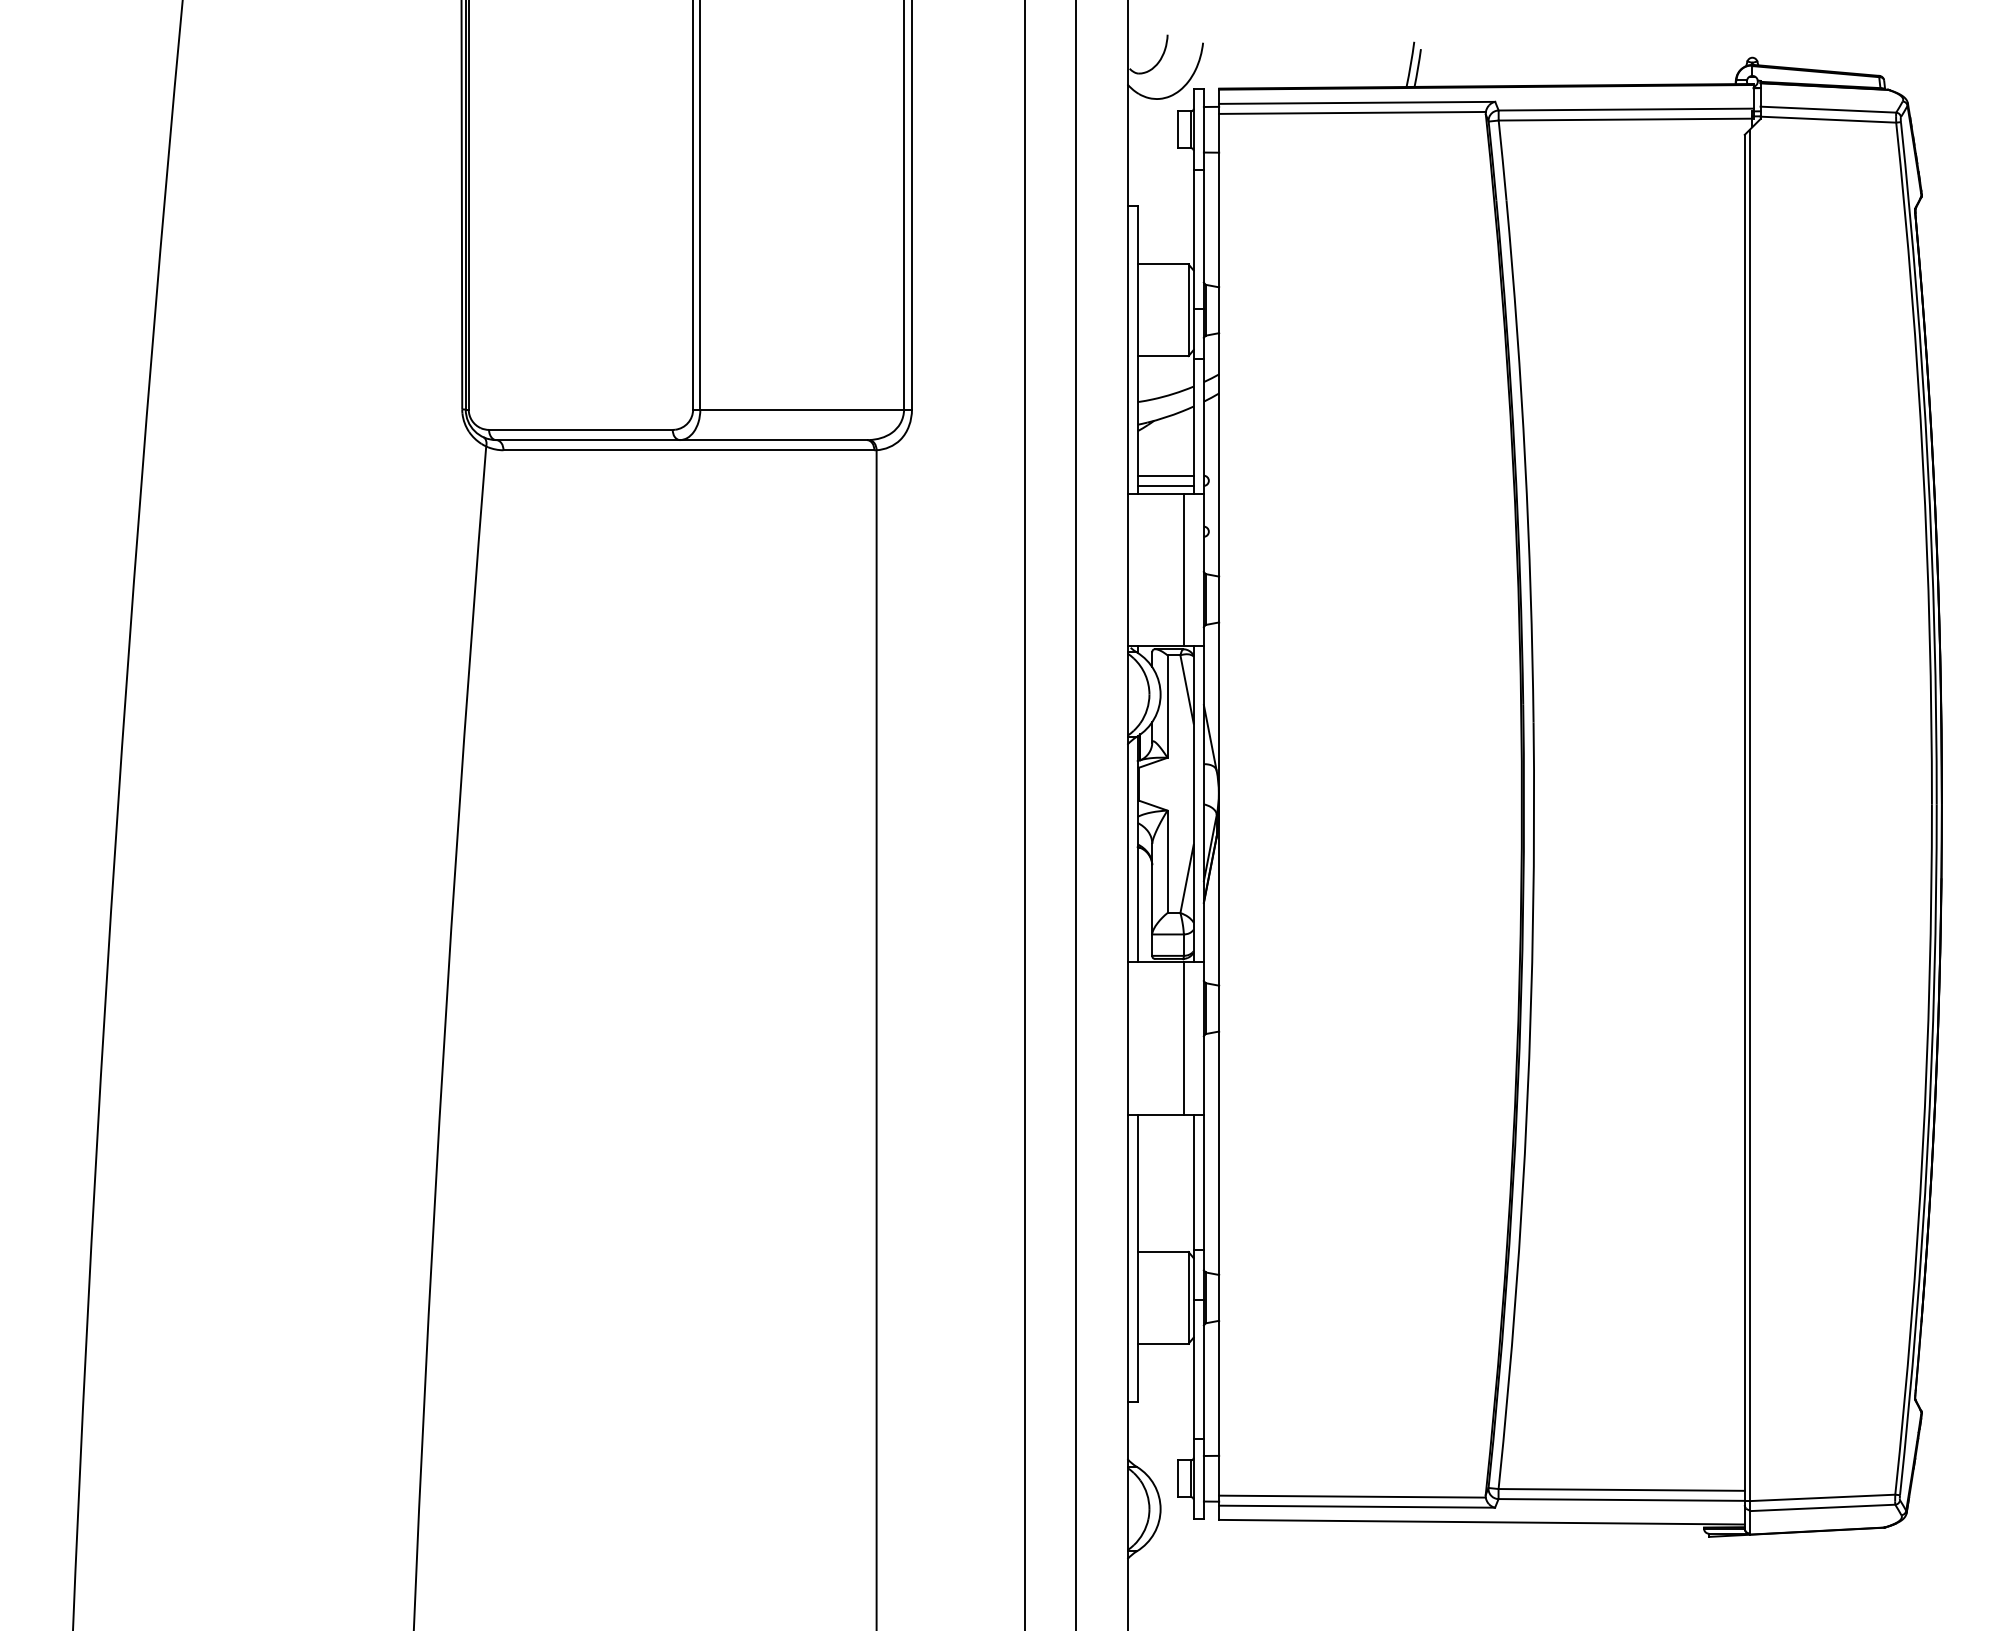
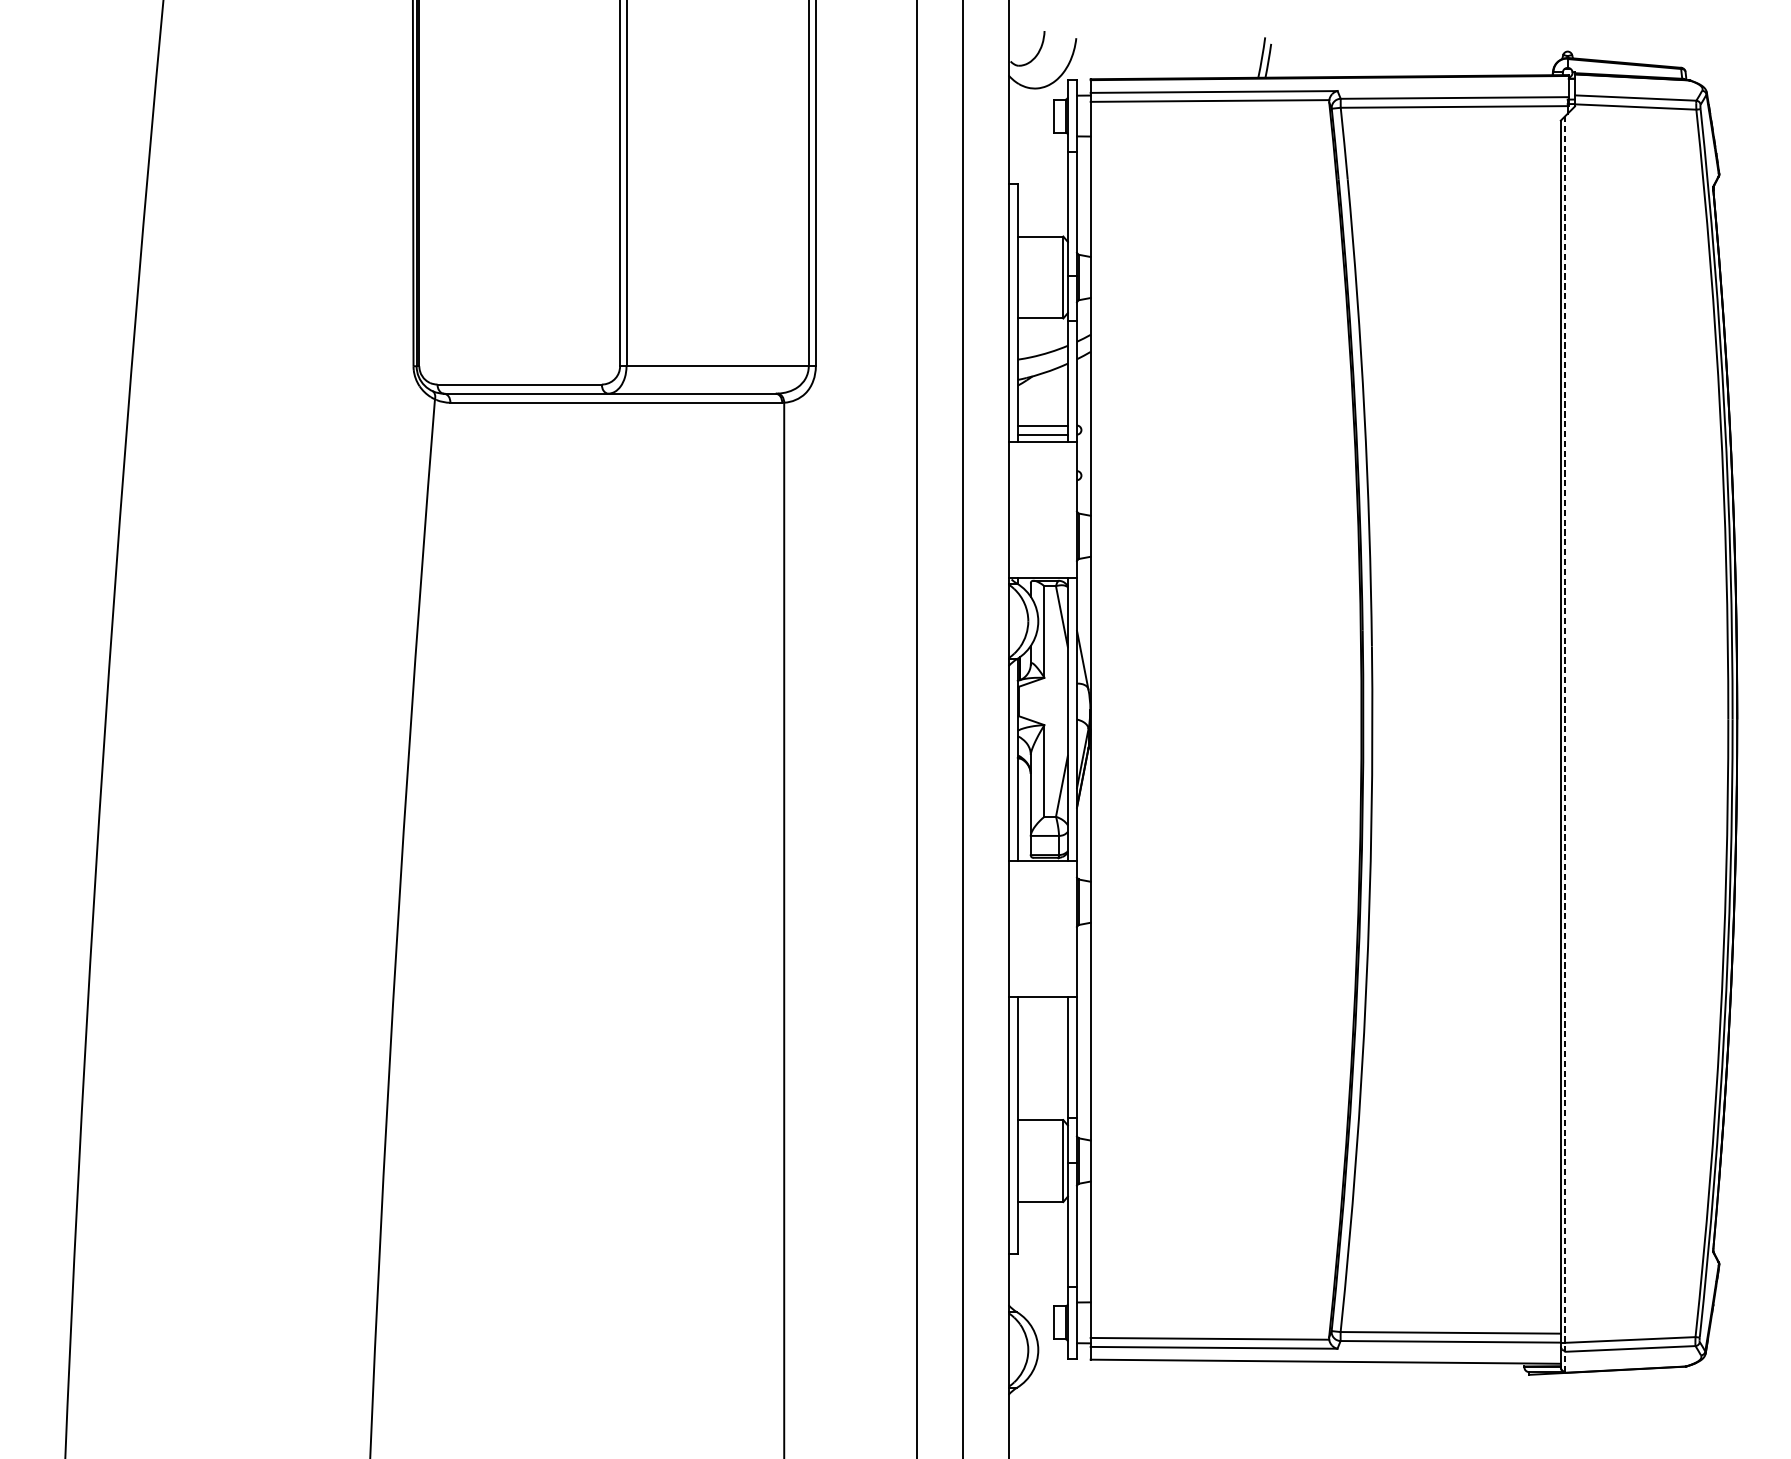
line: (1183, 569) -> (1058, 509), removed
line: (1749, 832) -> (1565, 744), solid -> dashed
line: (1183, 1038) -> (1058, 928), removed

